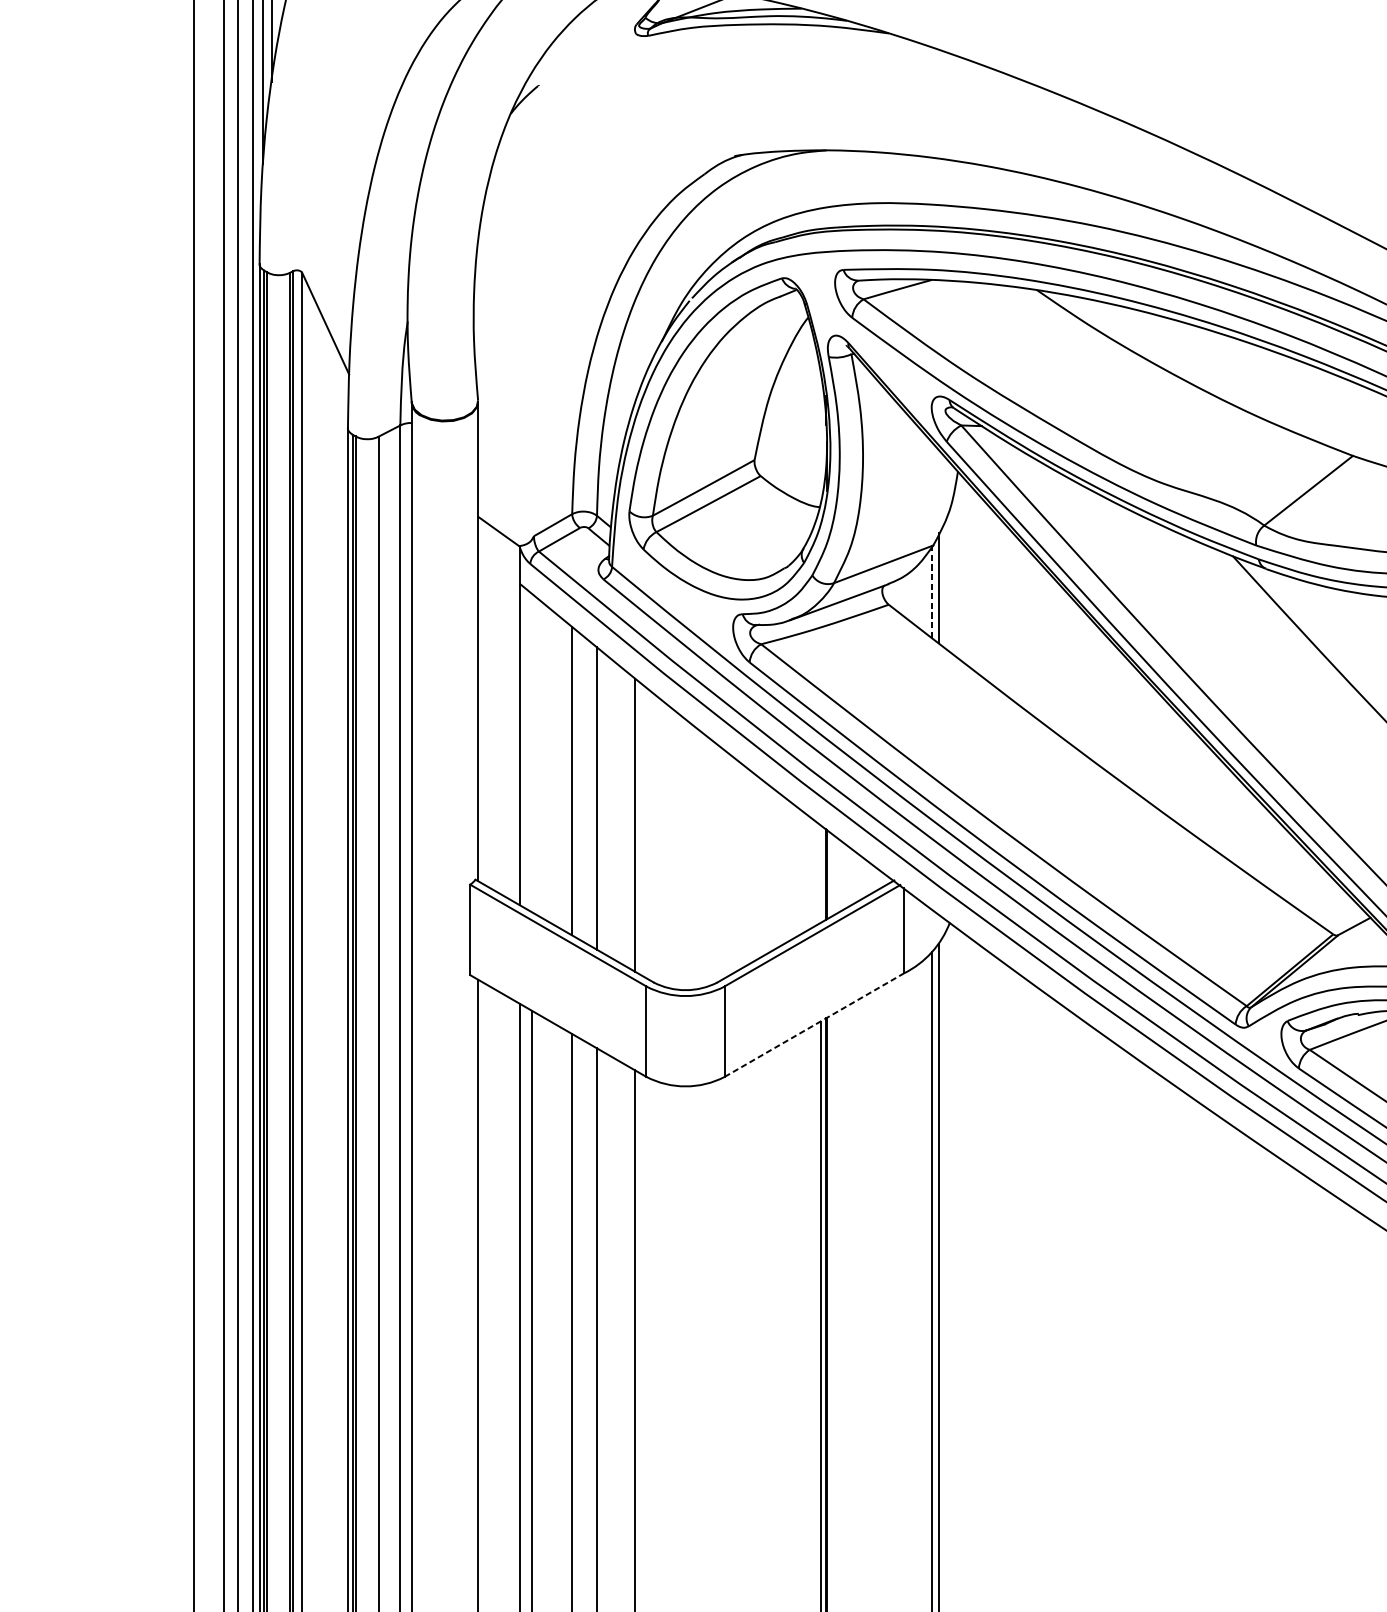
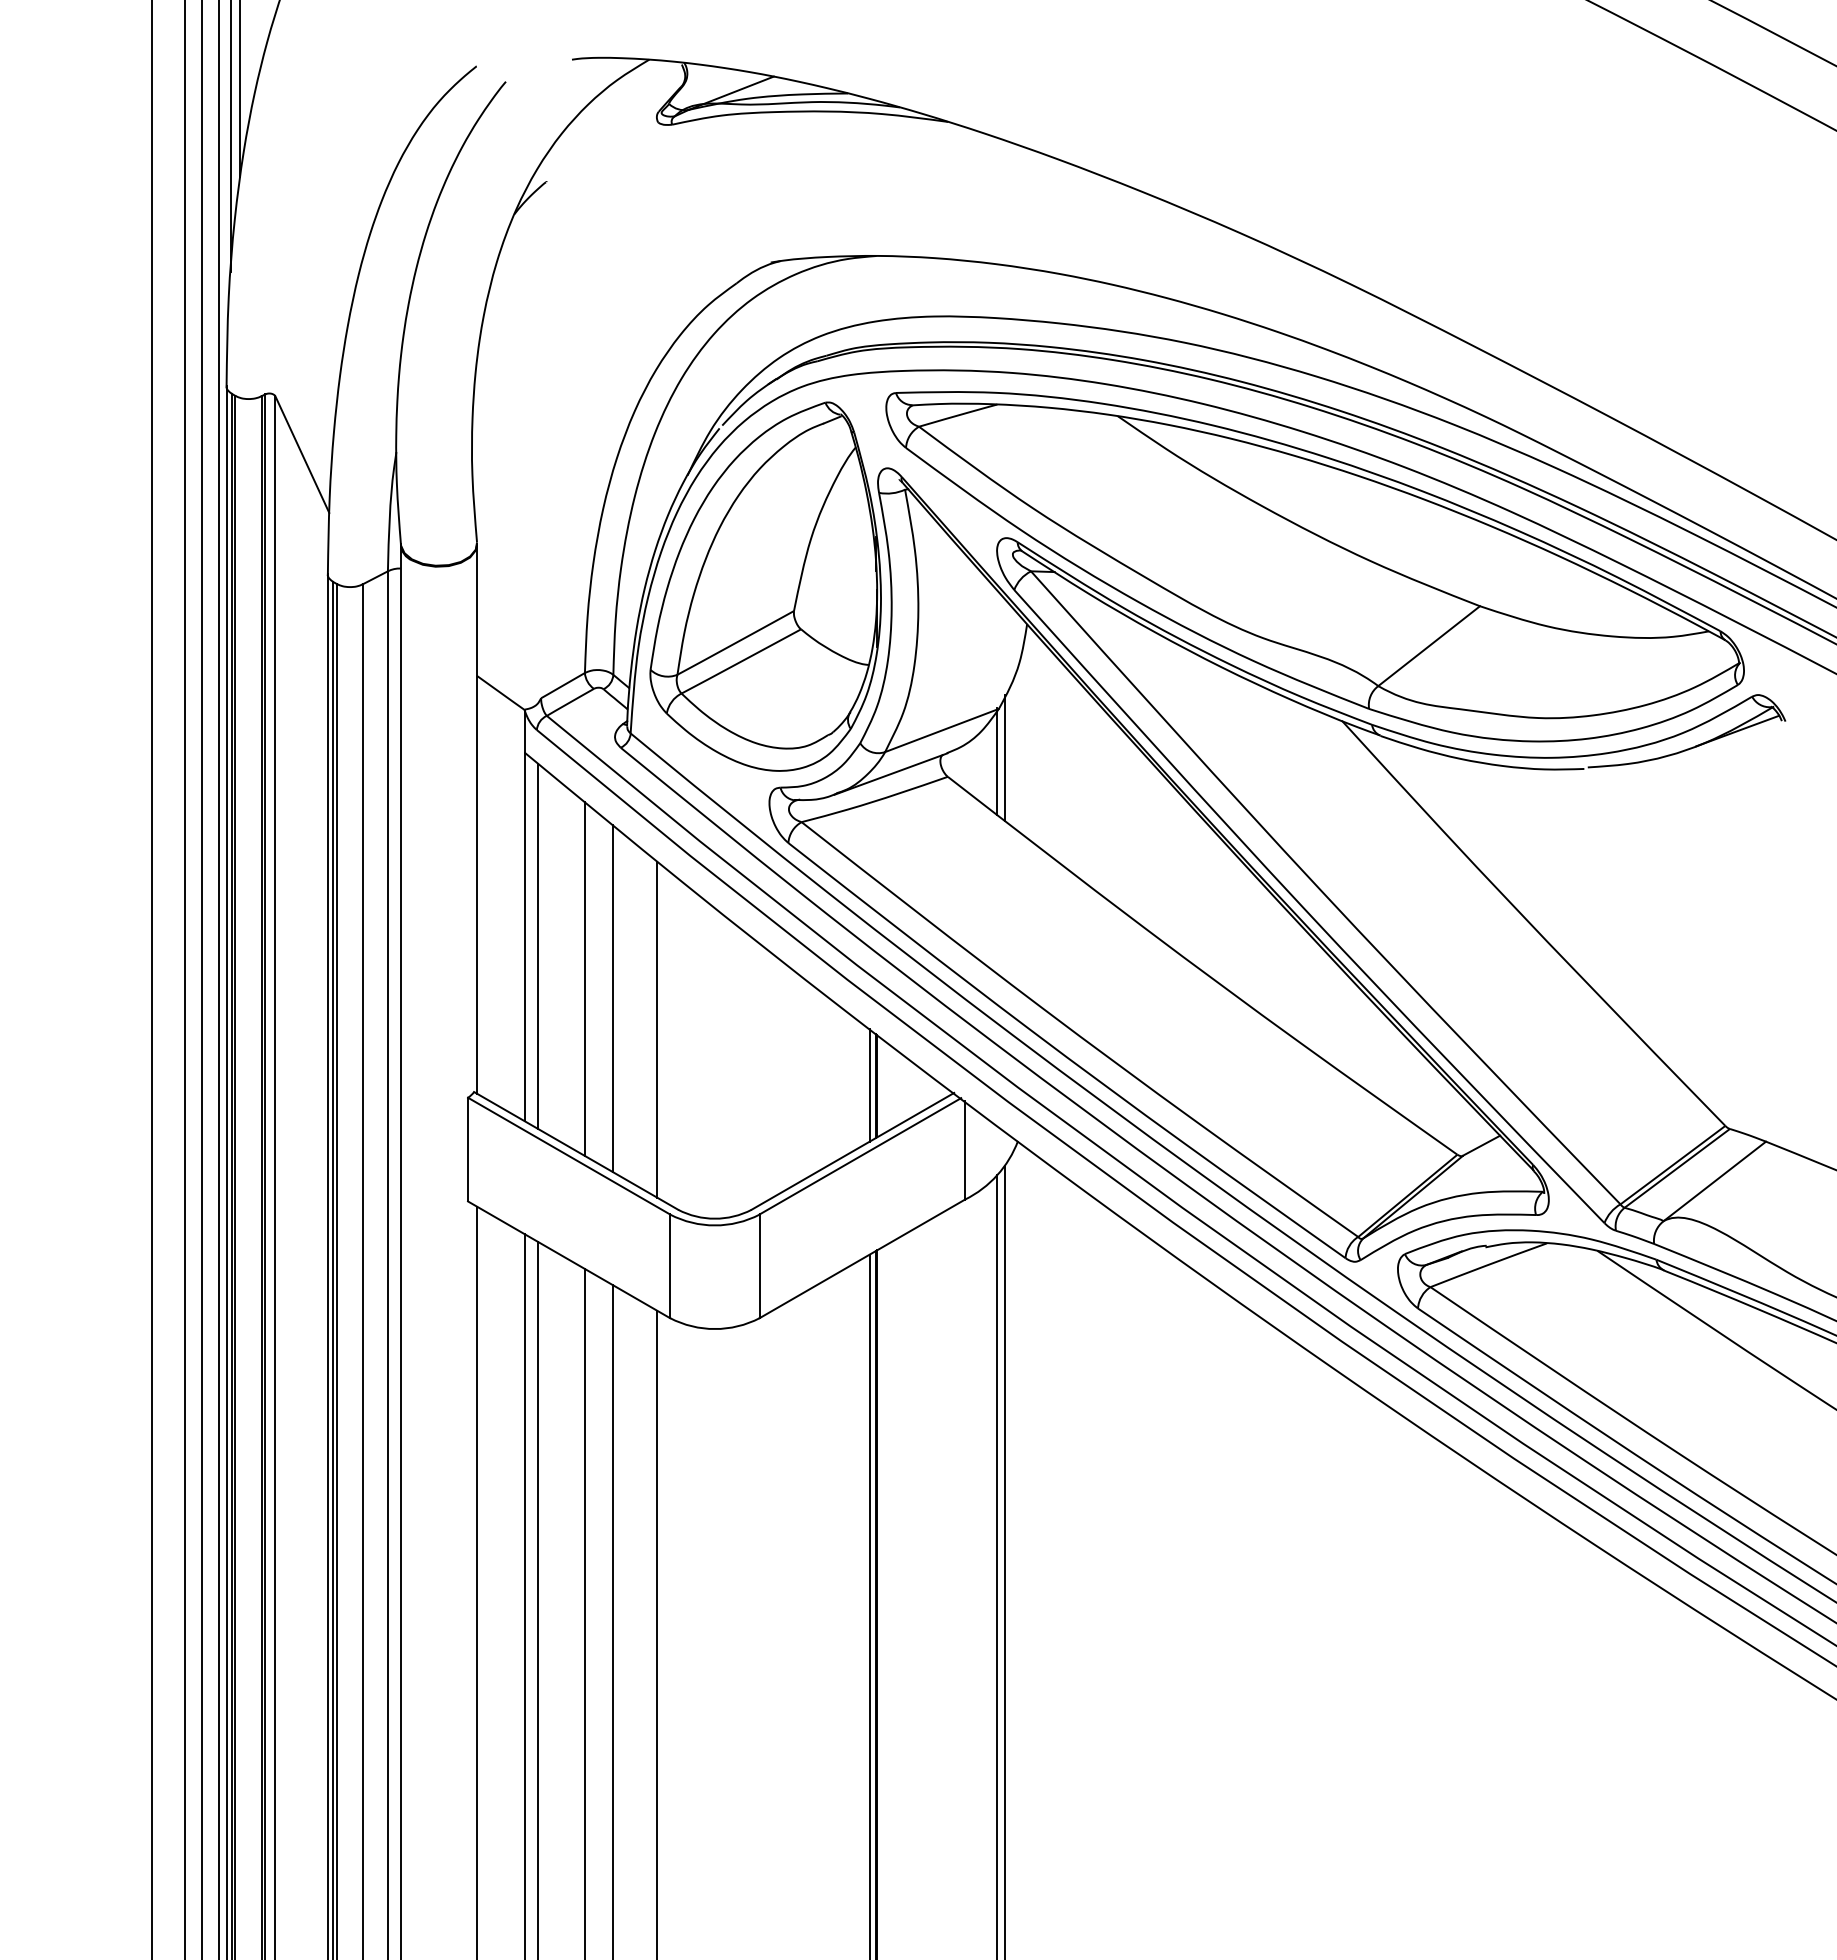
line: (932, 590) -> (997, 760), dashed -> solid
line: (531, 752) -> (538, 946), added
line: (820, 873) -> (869, 1085), added
line: (814, 1024) -> (862, 1258), dashed -> solid

